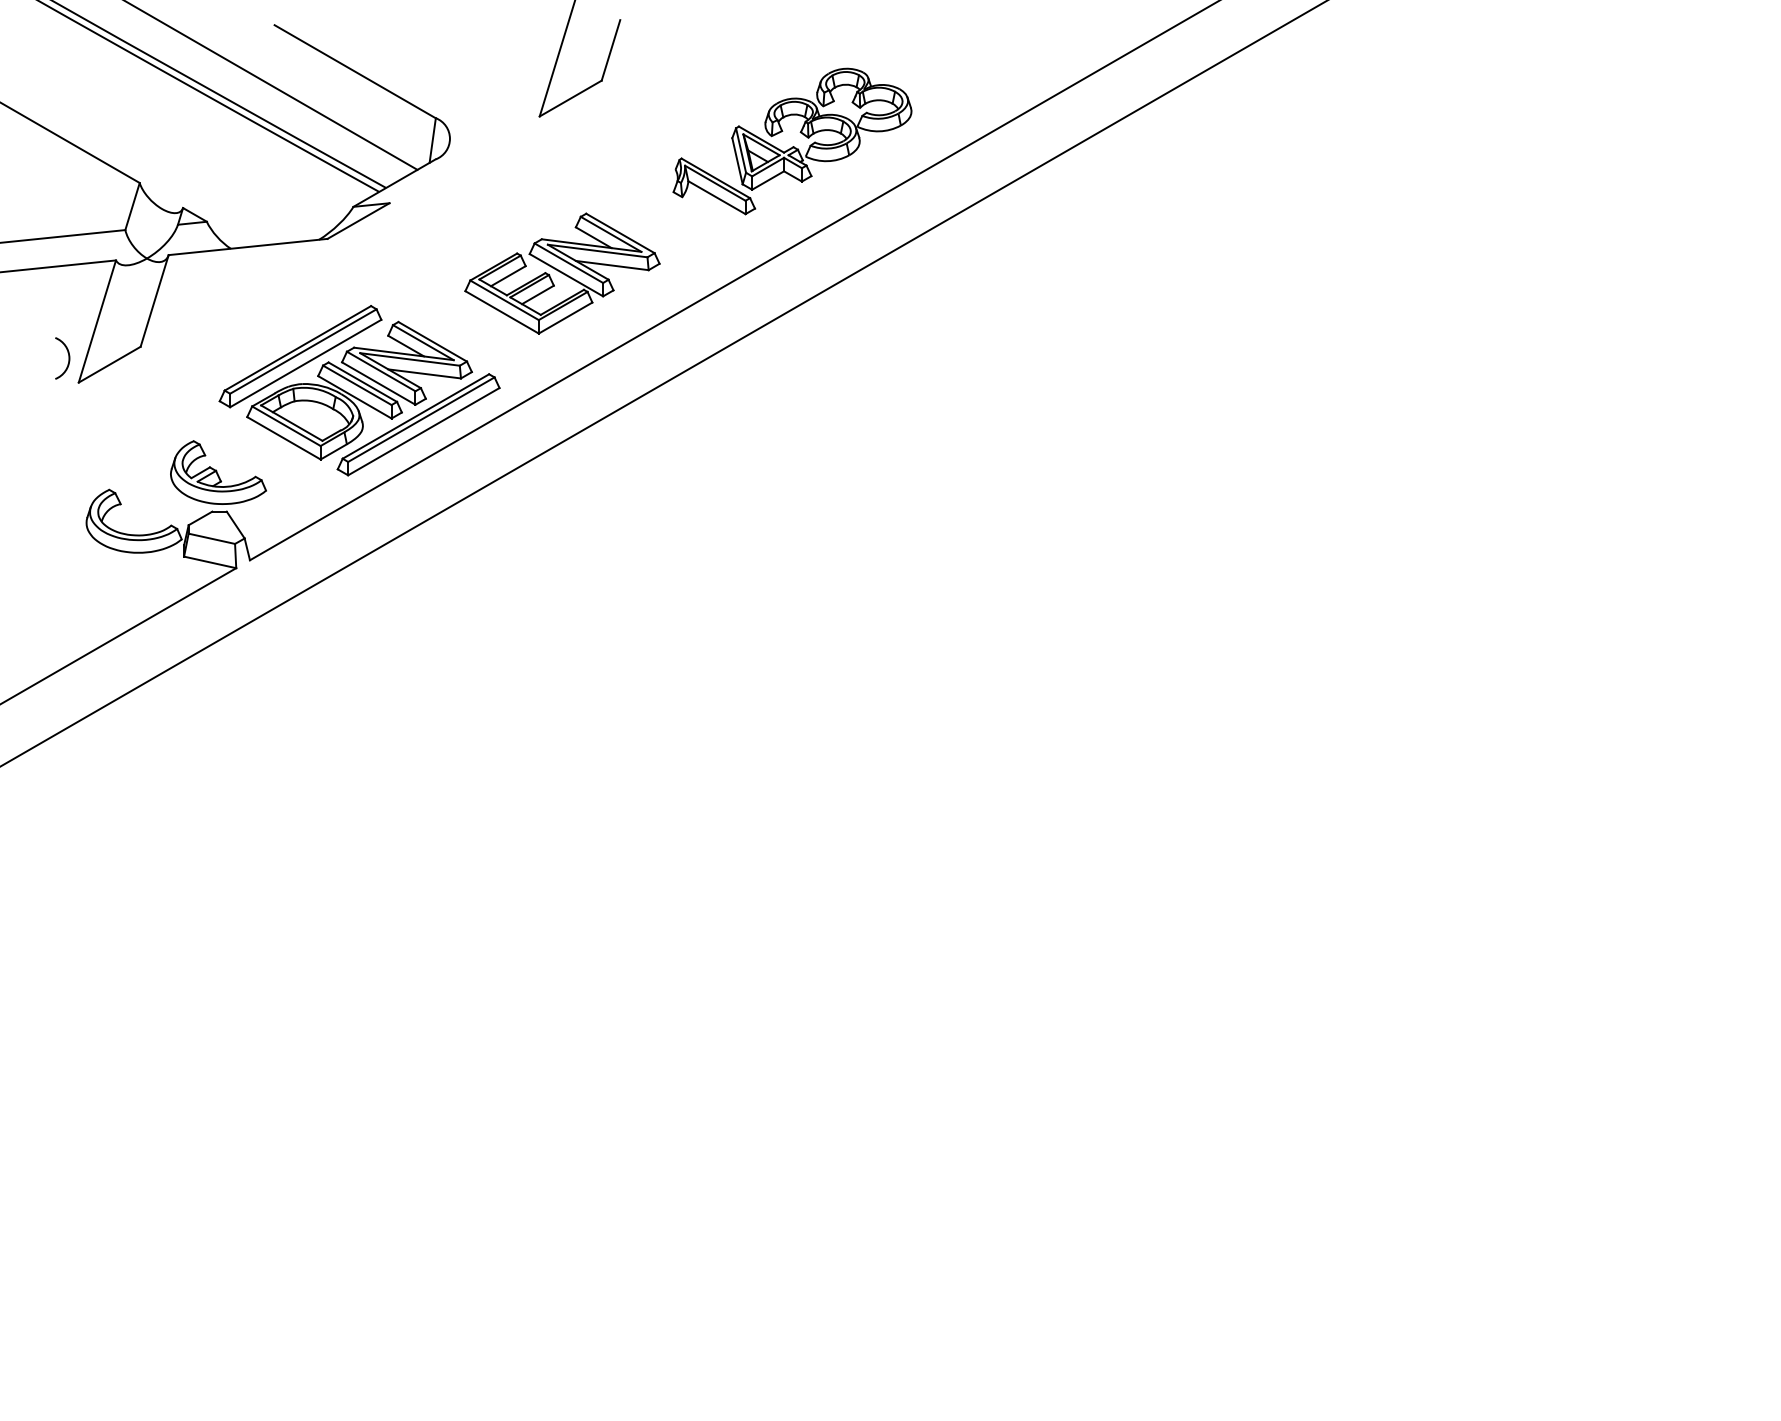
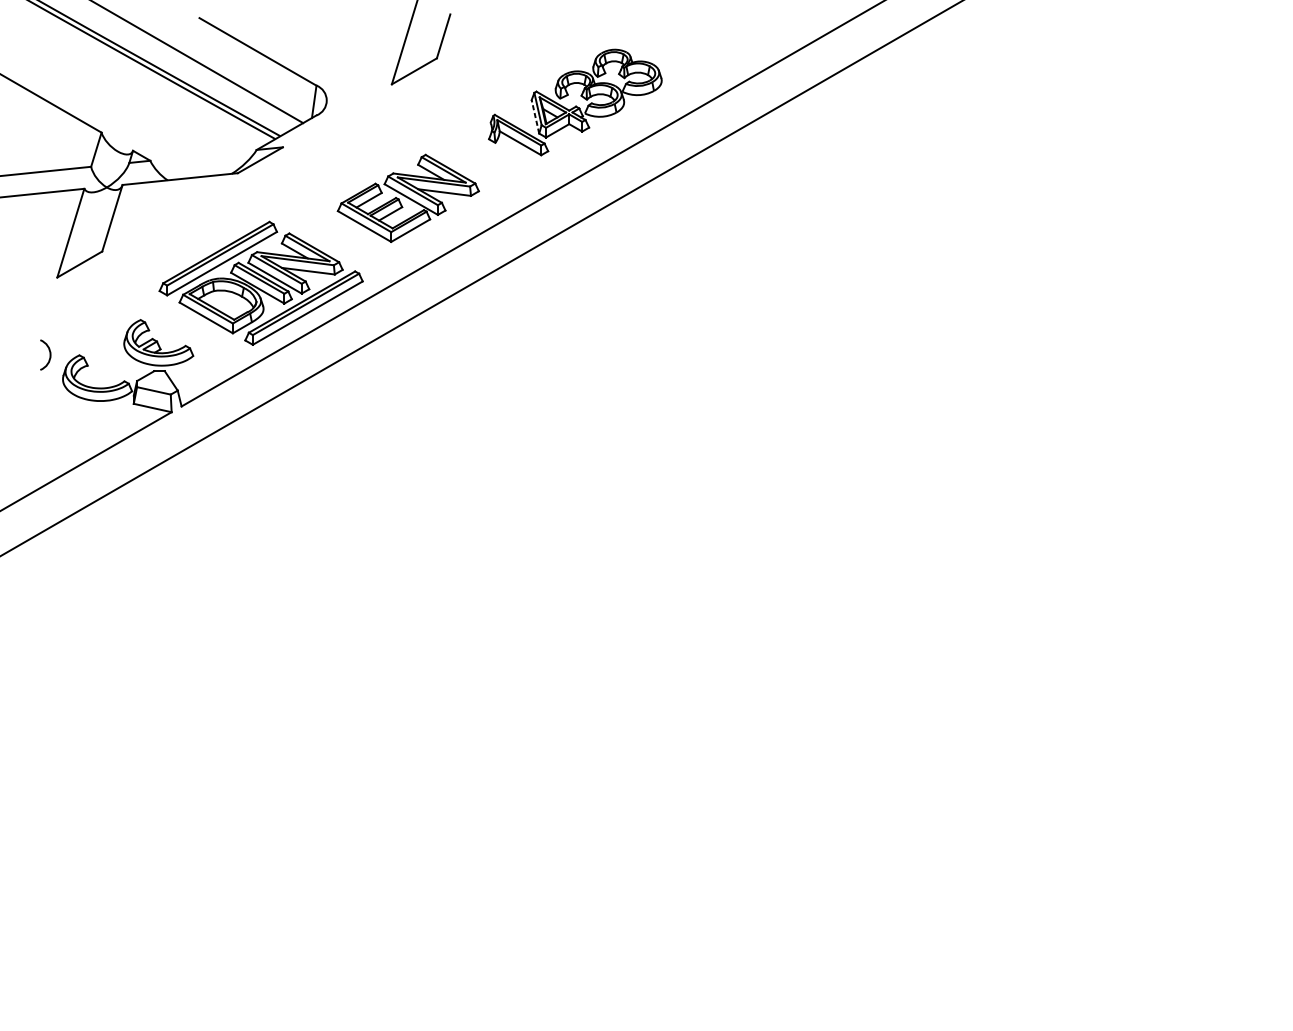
line: (737, 161) -> (535, 117), solid -> dashed
arc: (68, 358) -> (49, 355), moved

